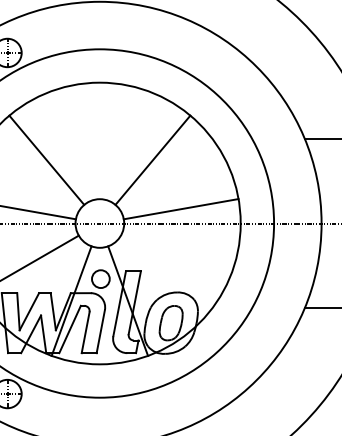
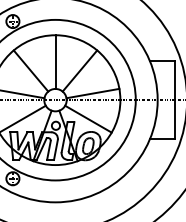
line: (99, 139) -> (55, 61), added
line: (171, 263) -> (88, 118), added

